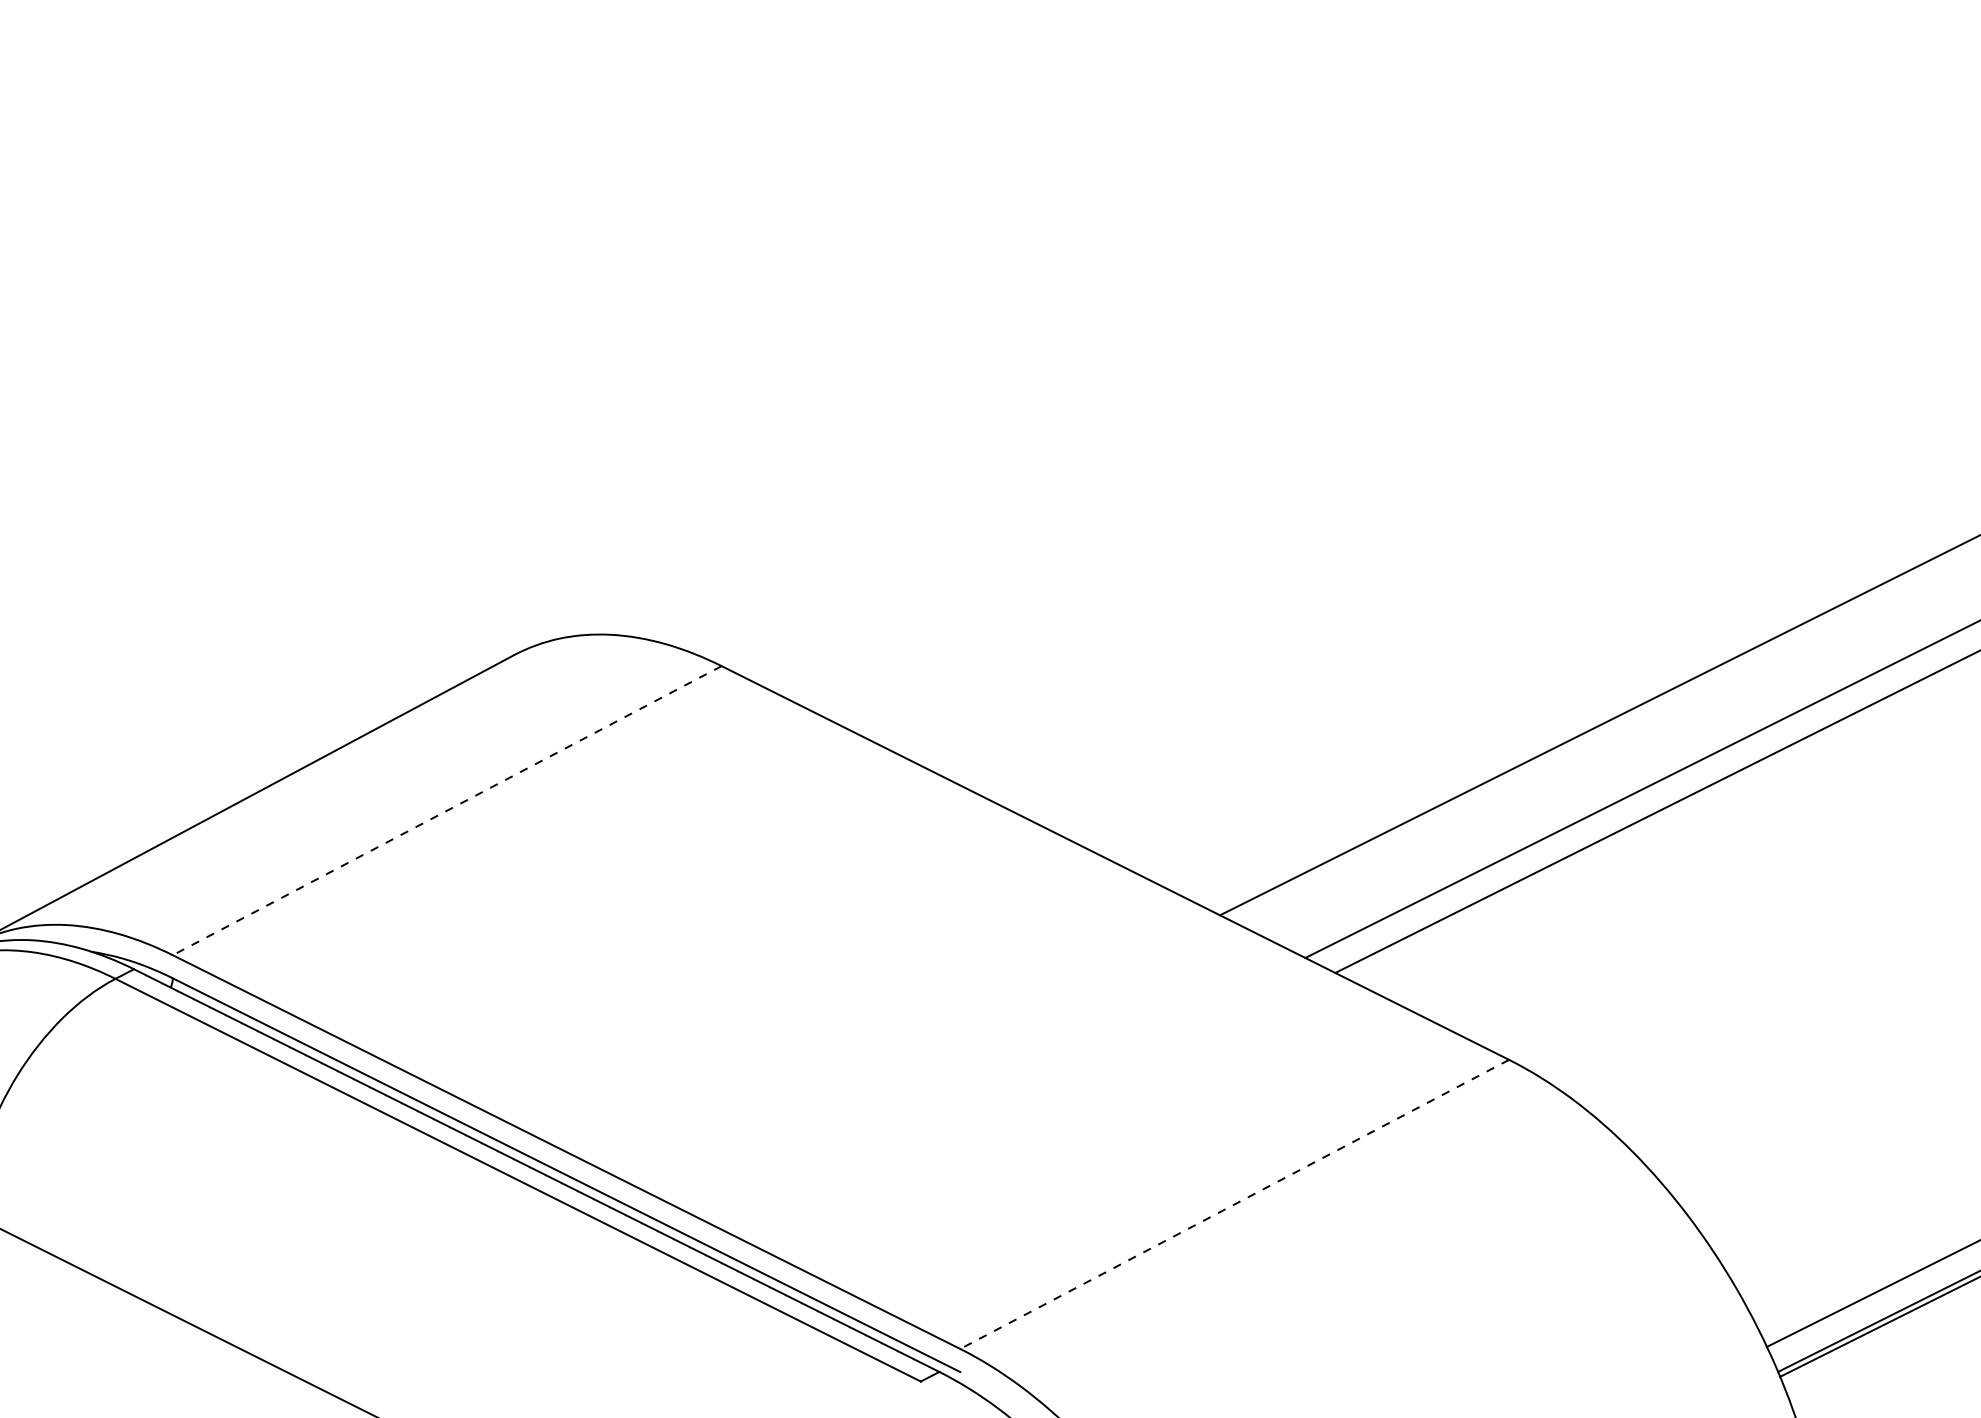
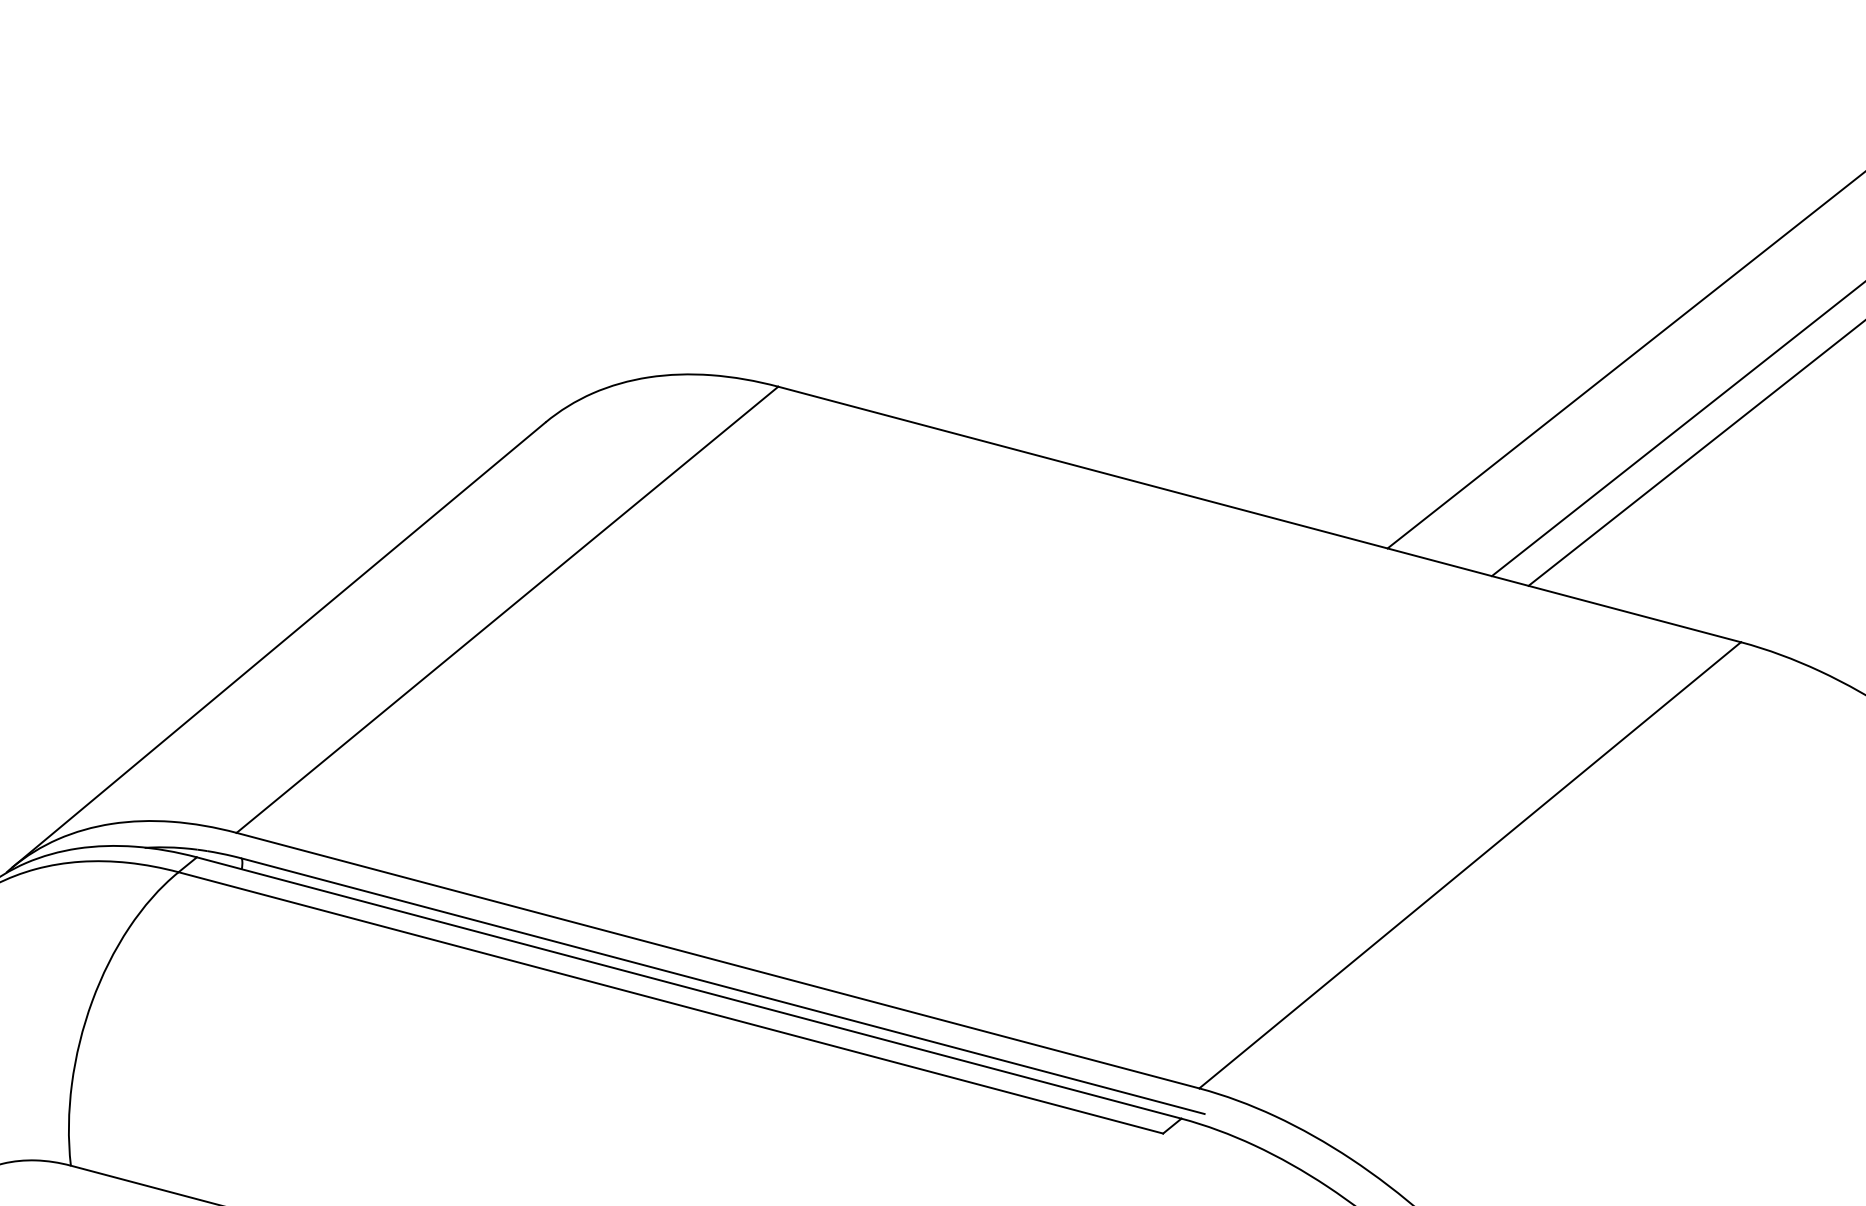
line: (446, 810) -> (506, 609), dashed -> solid
line: (1234, 1204) -> (1469, 865), dashed -> solid

